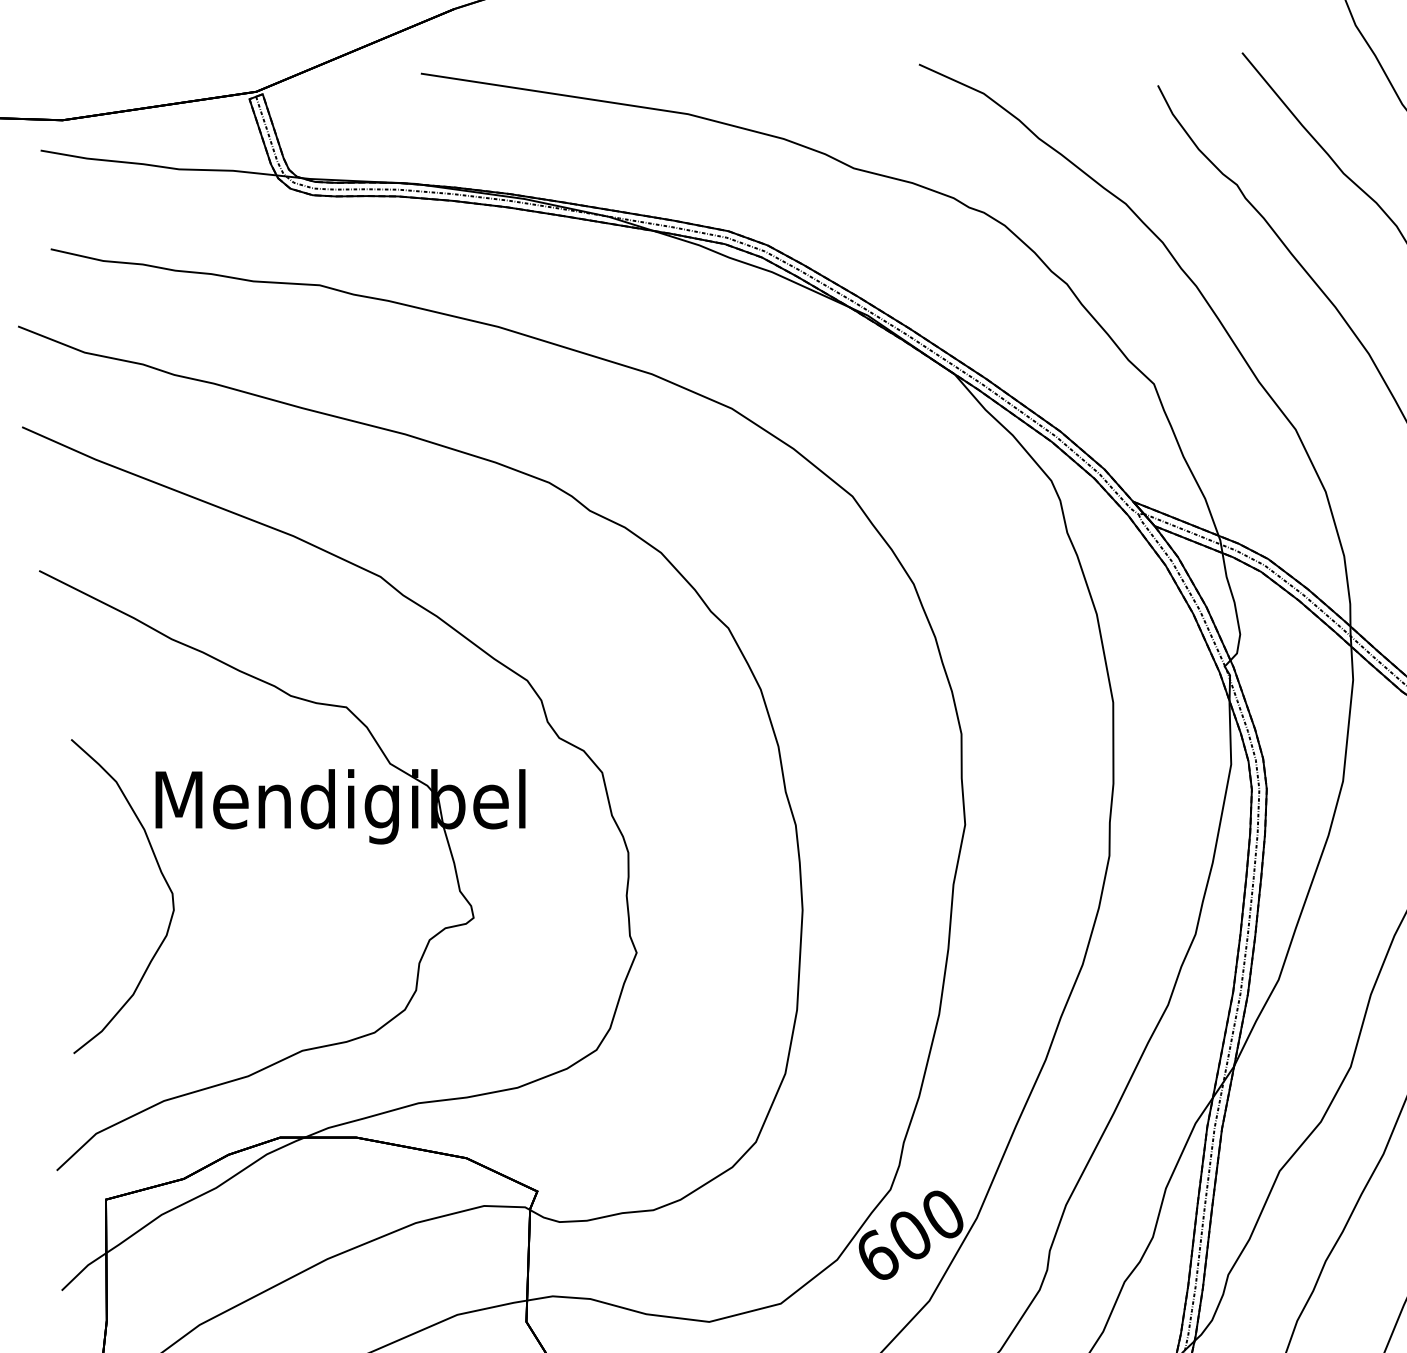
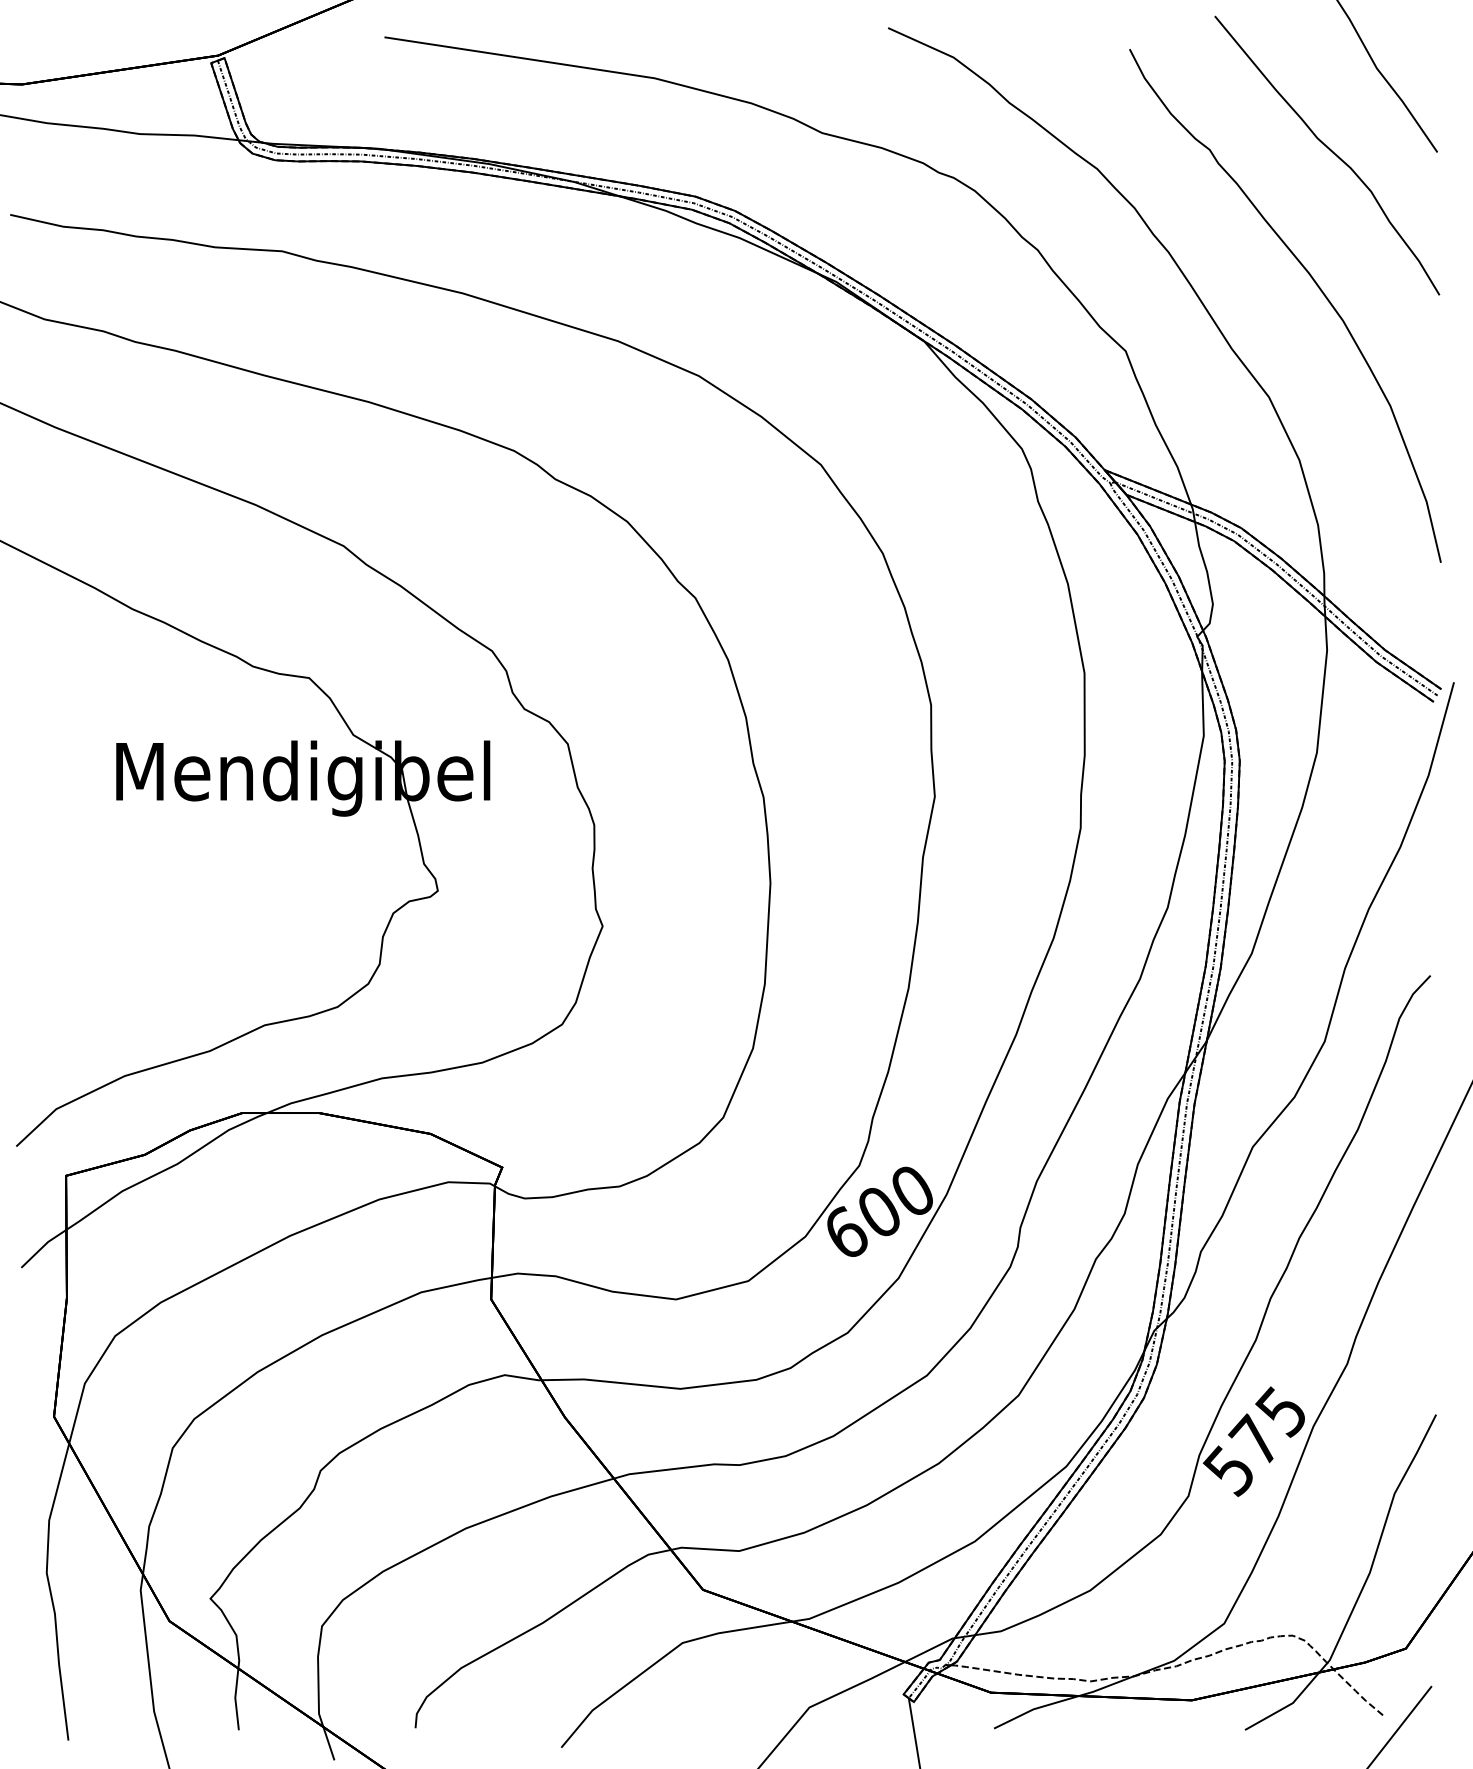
part: (162, 876) -> (123, 849), removed

